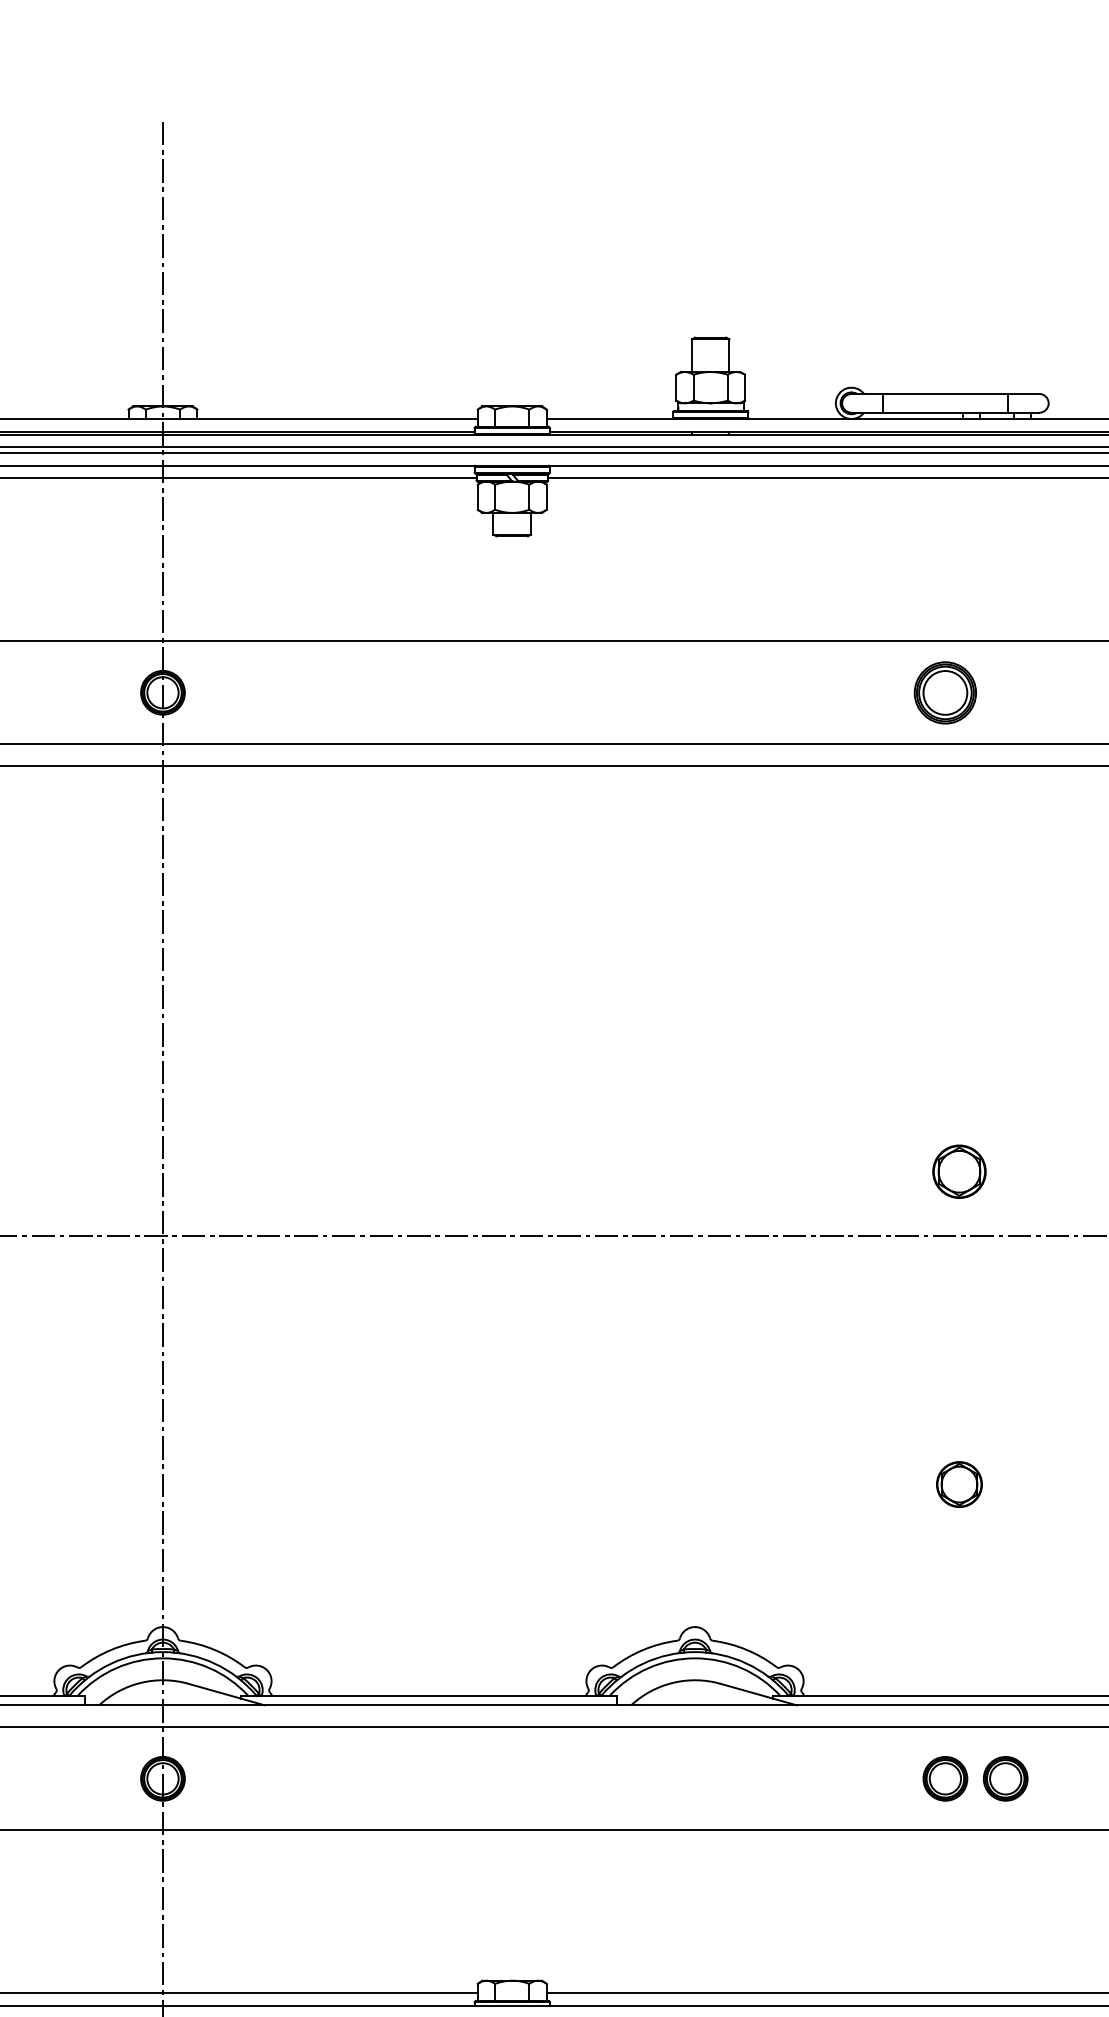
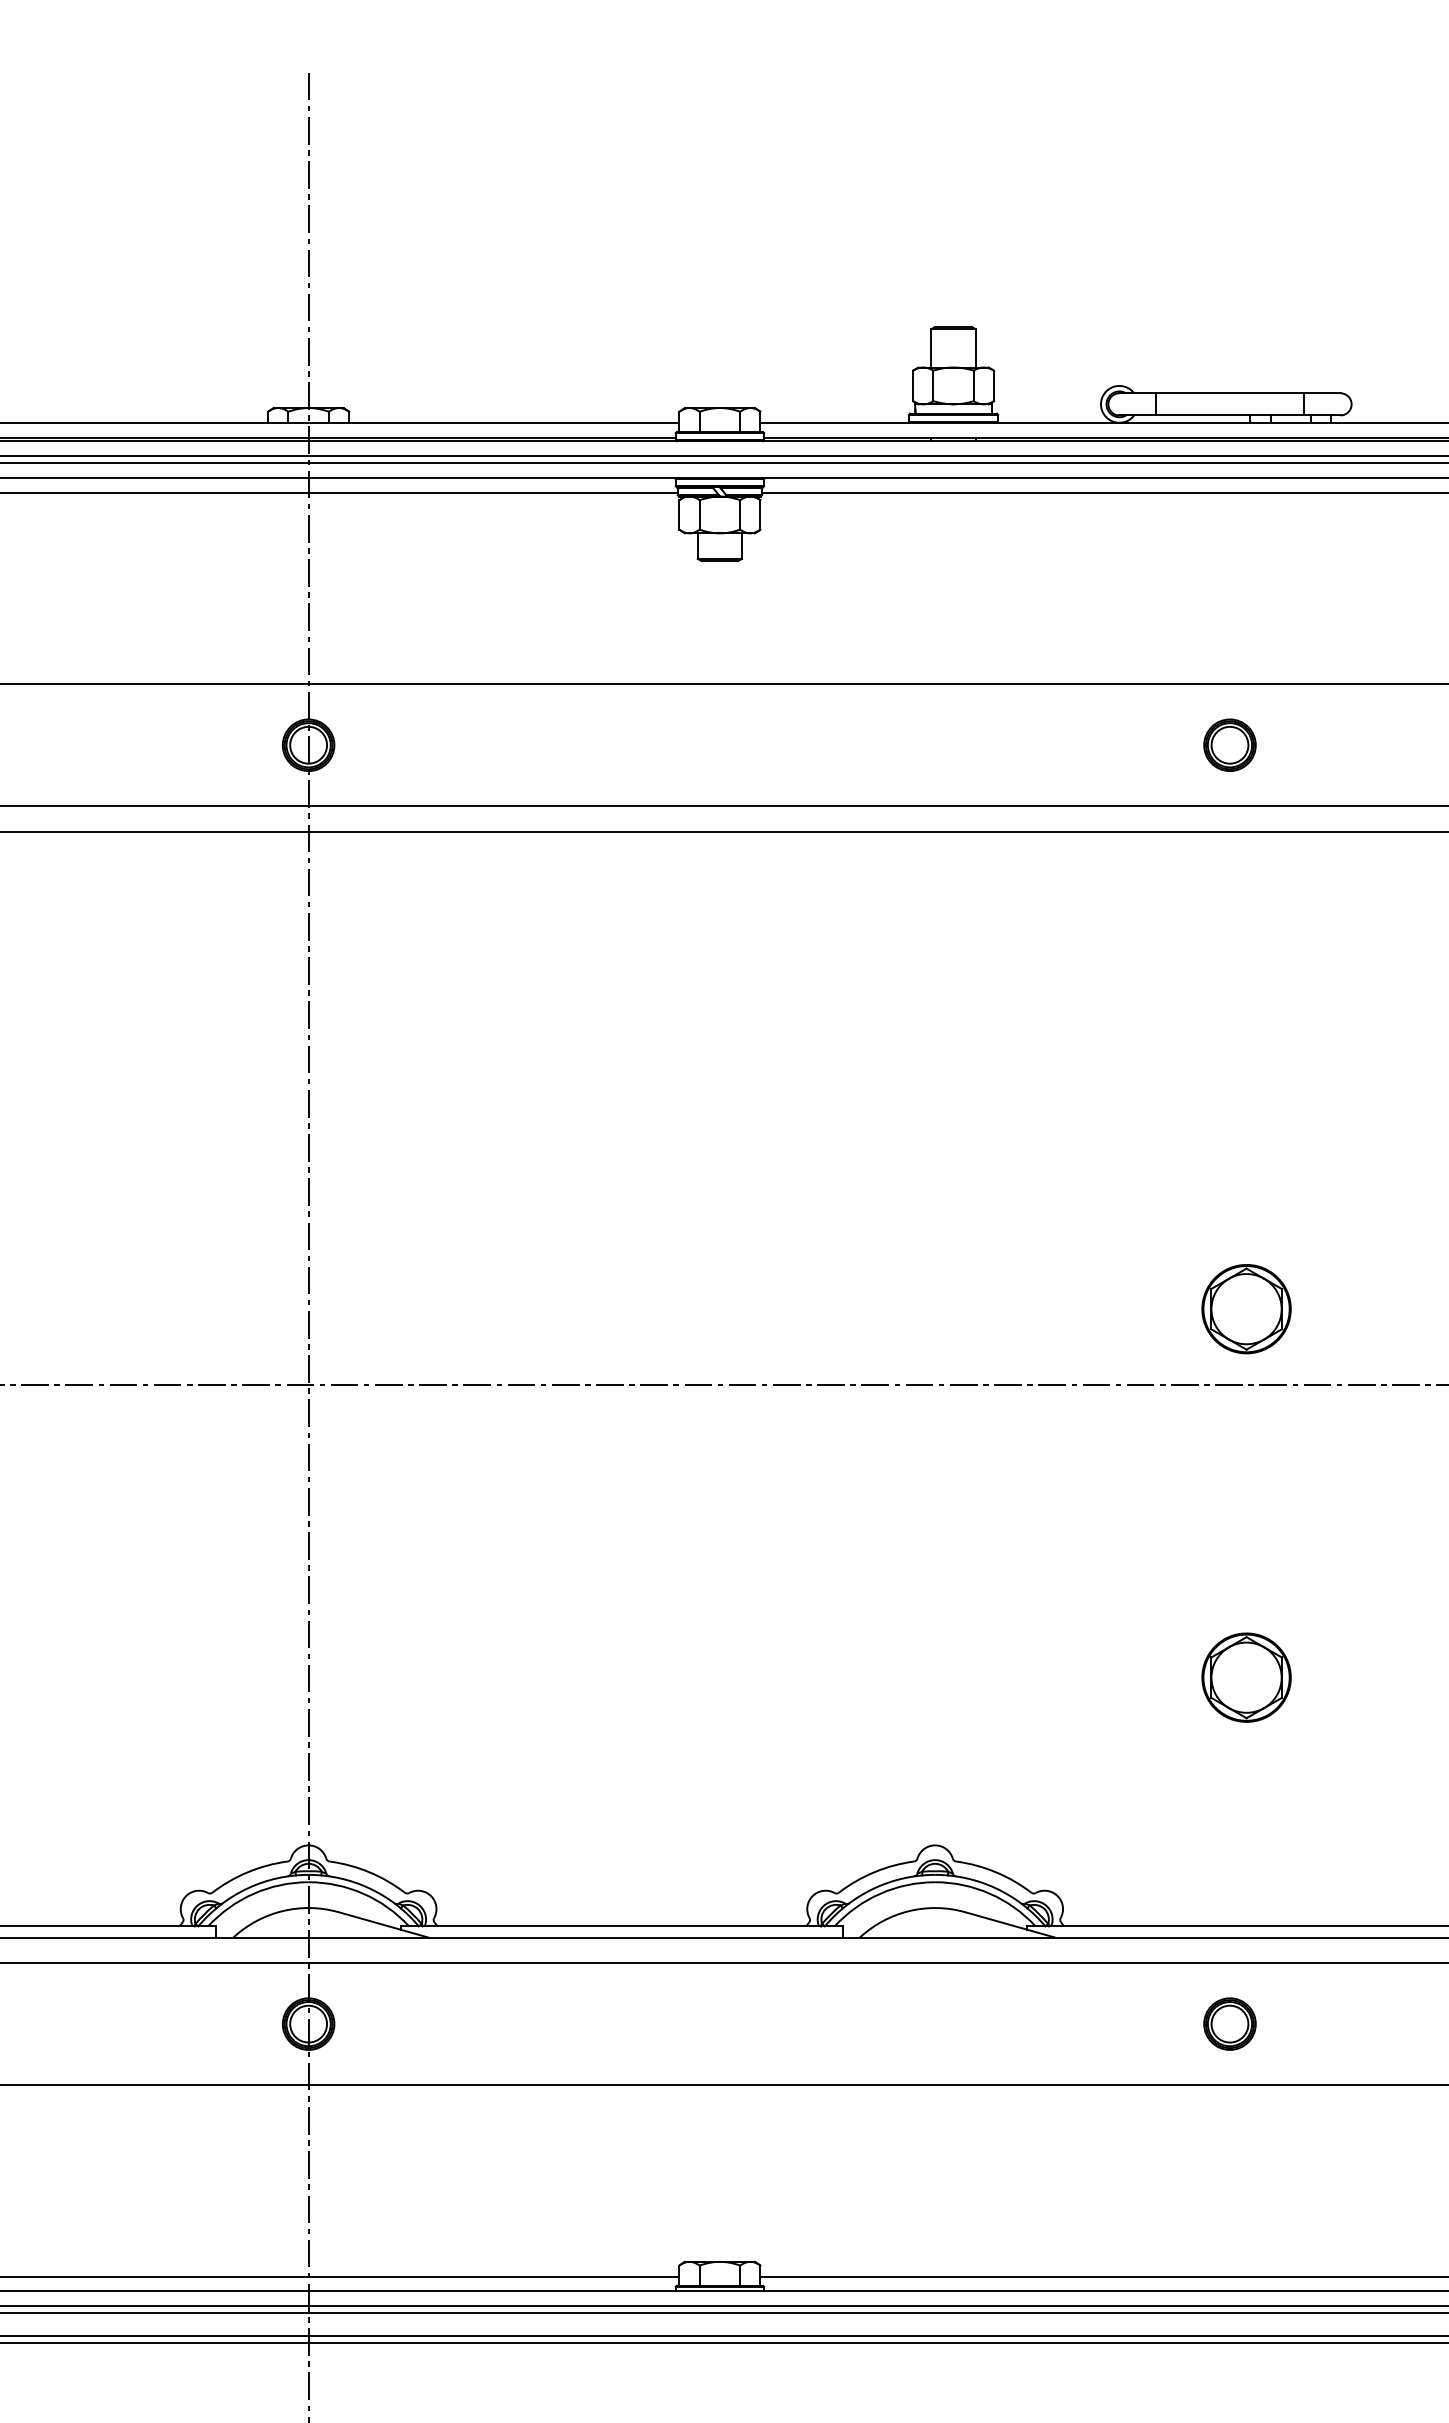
part: (944, 692) -> (1229, 744), size x0.71
part: (959, 1171) -> (1246, 1309), size x1.43
part: (959, 1484) -> (1246, 1677), size x1.67
part: (1005, 1778) -> (1300, 2023), removed

